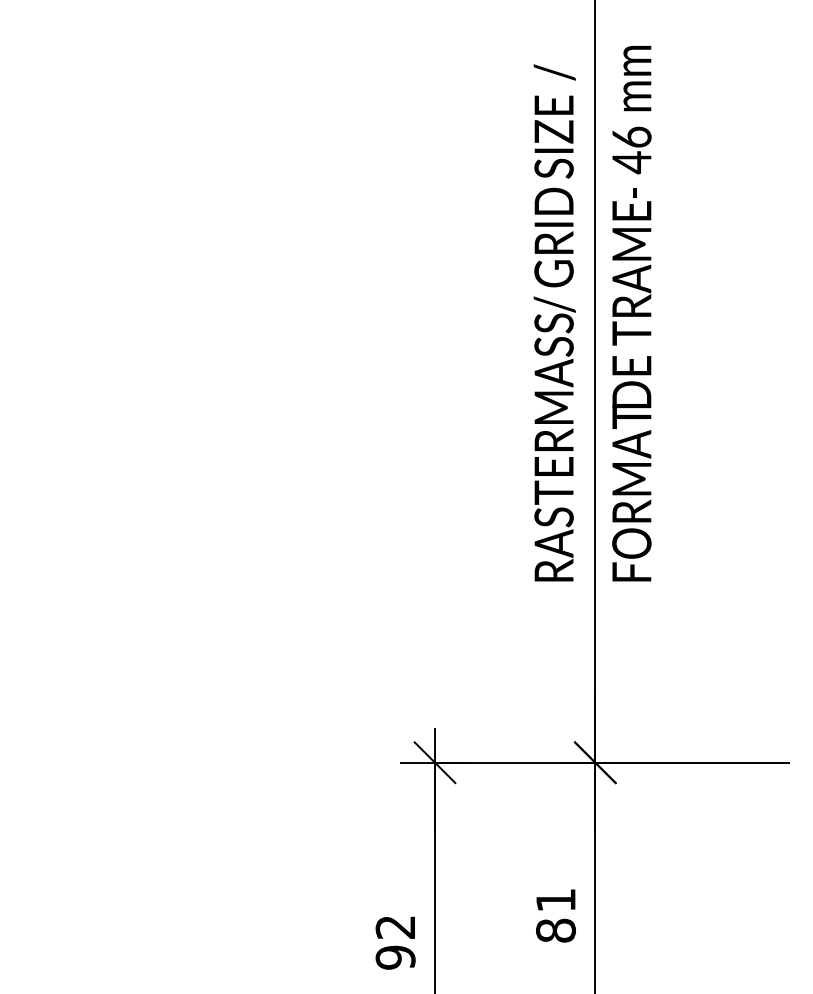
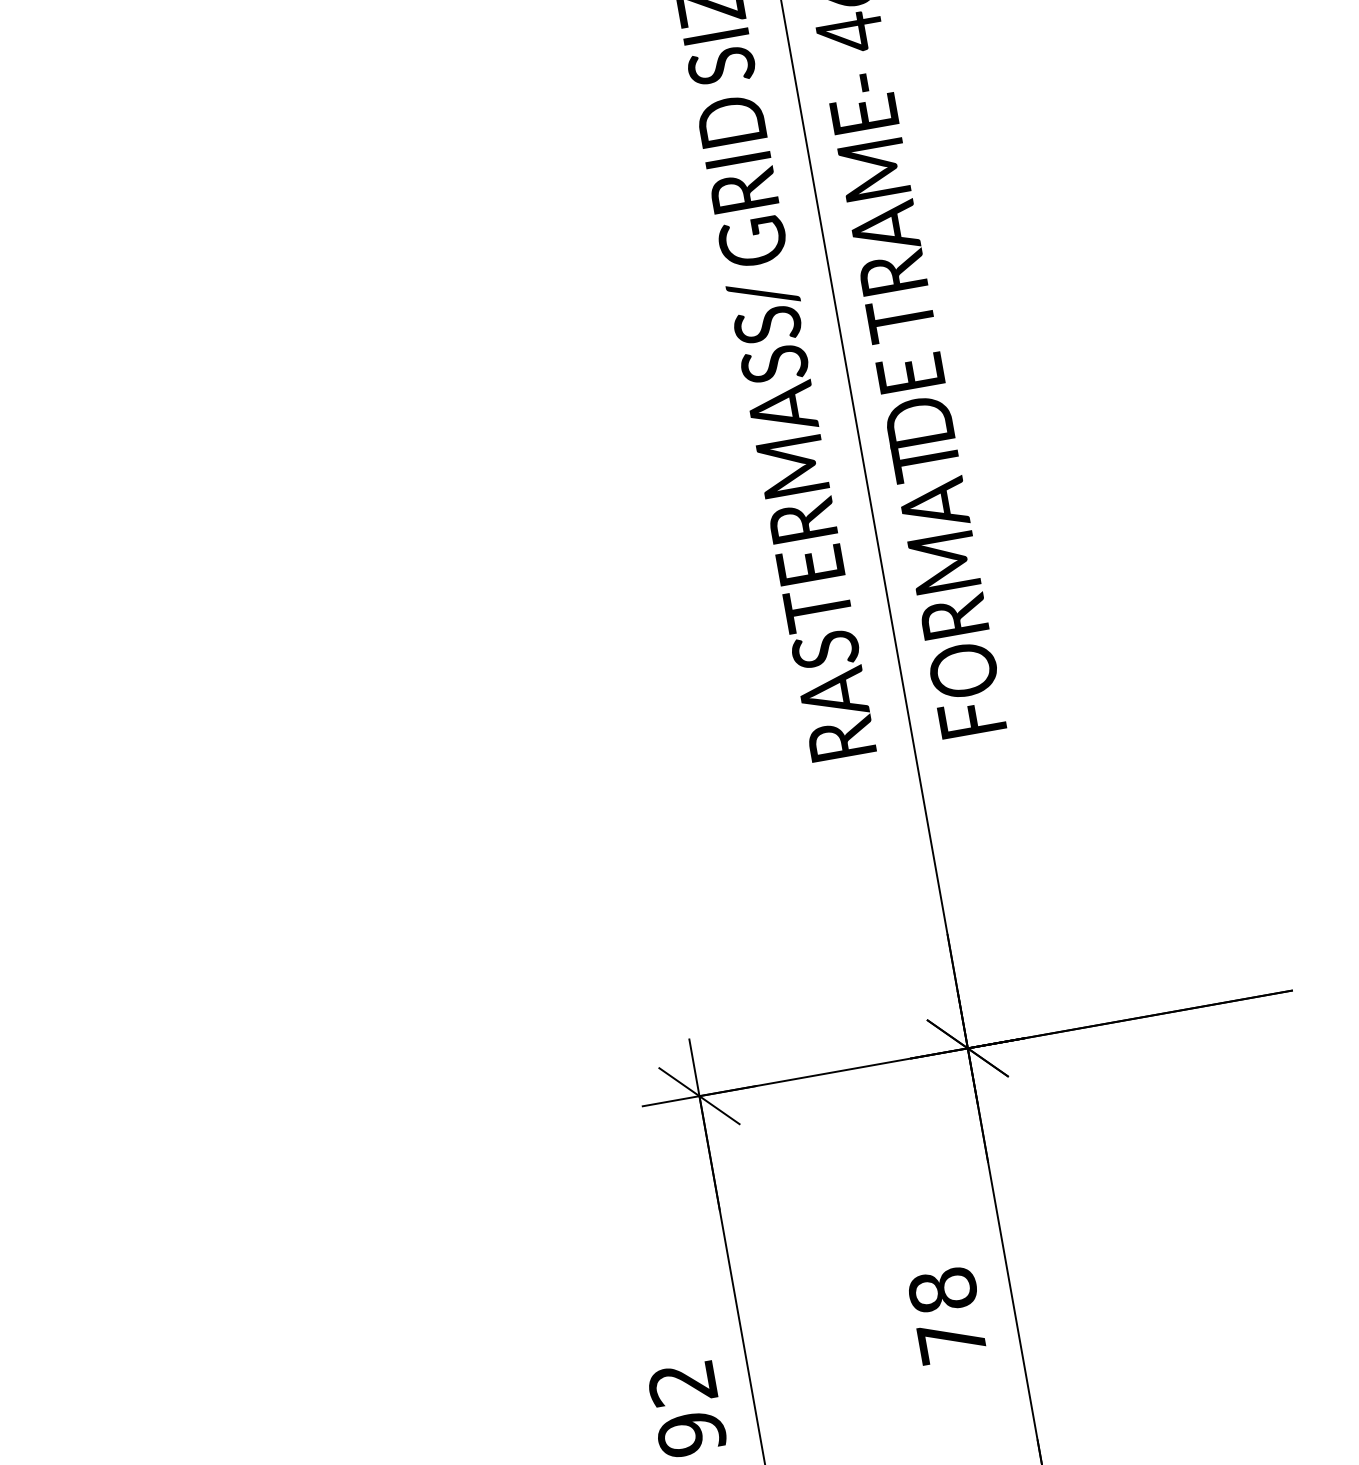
text: (555, 915) -> (946, 1315), 81 -> 78

